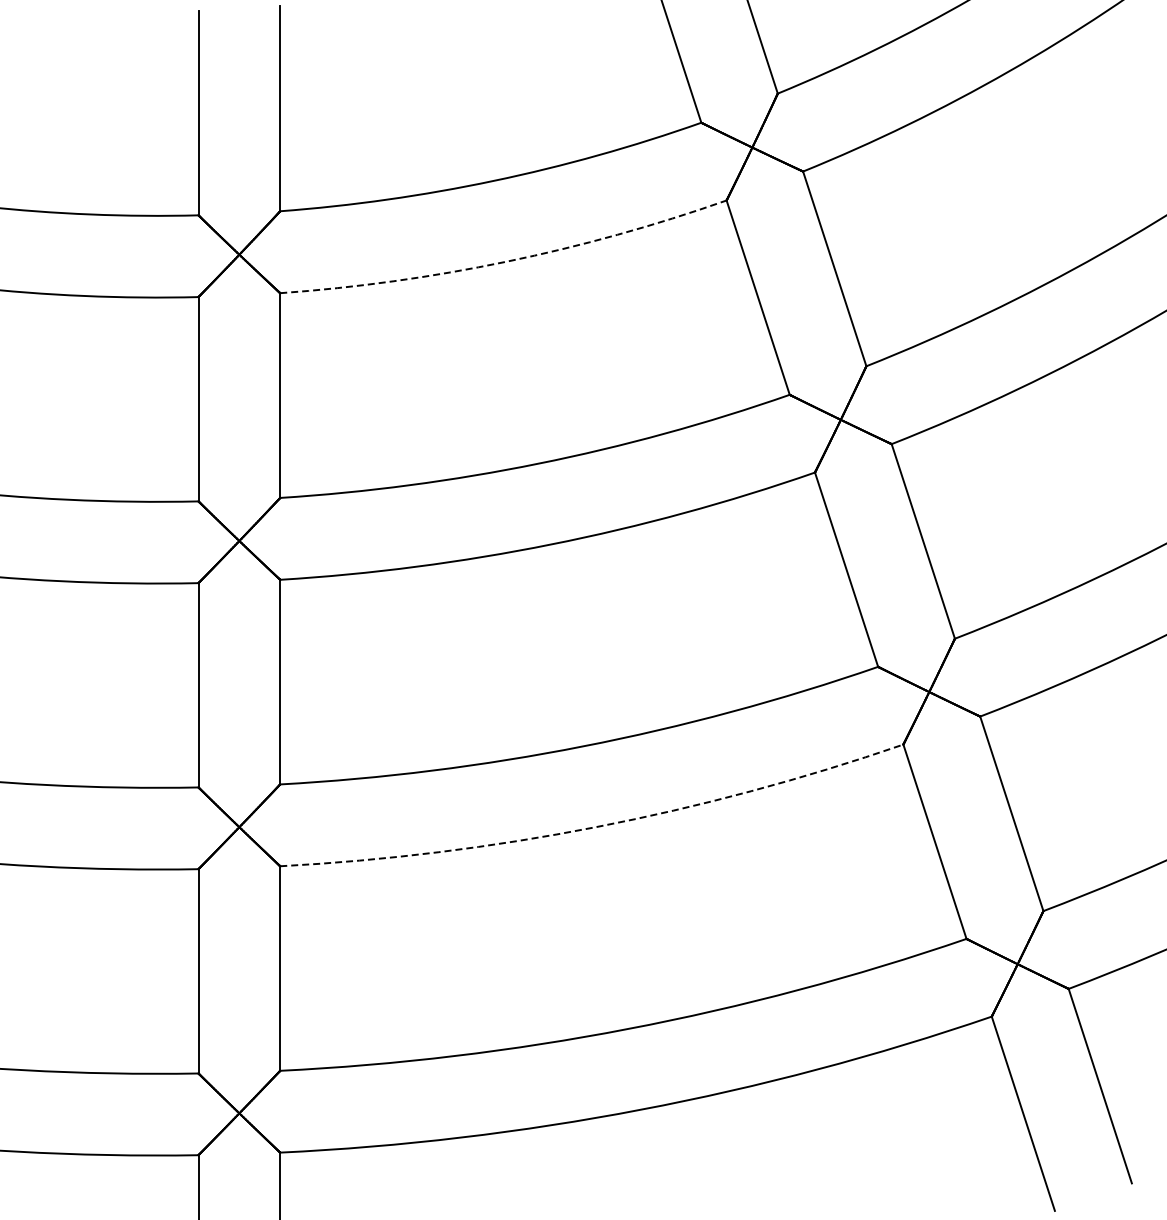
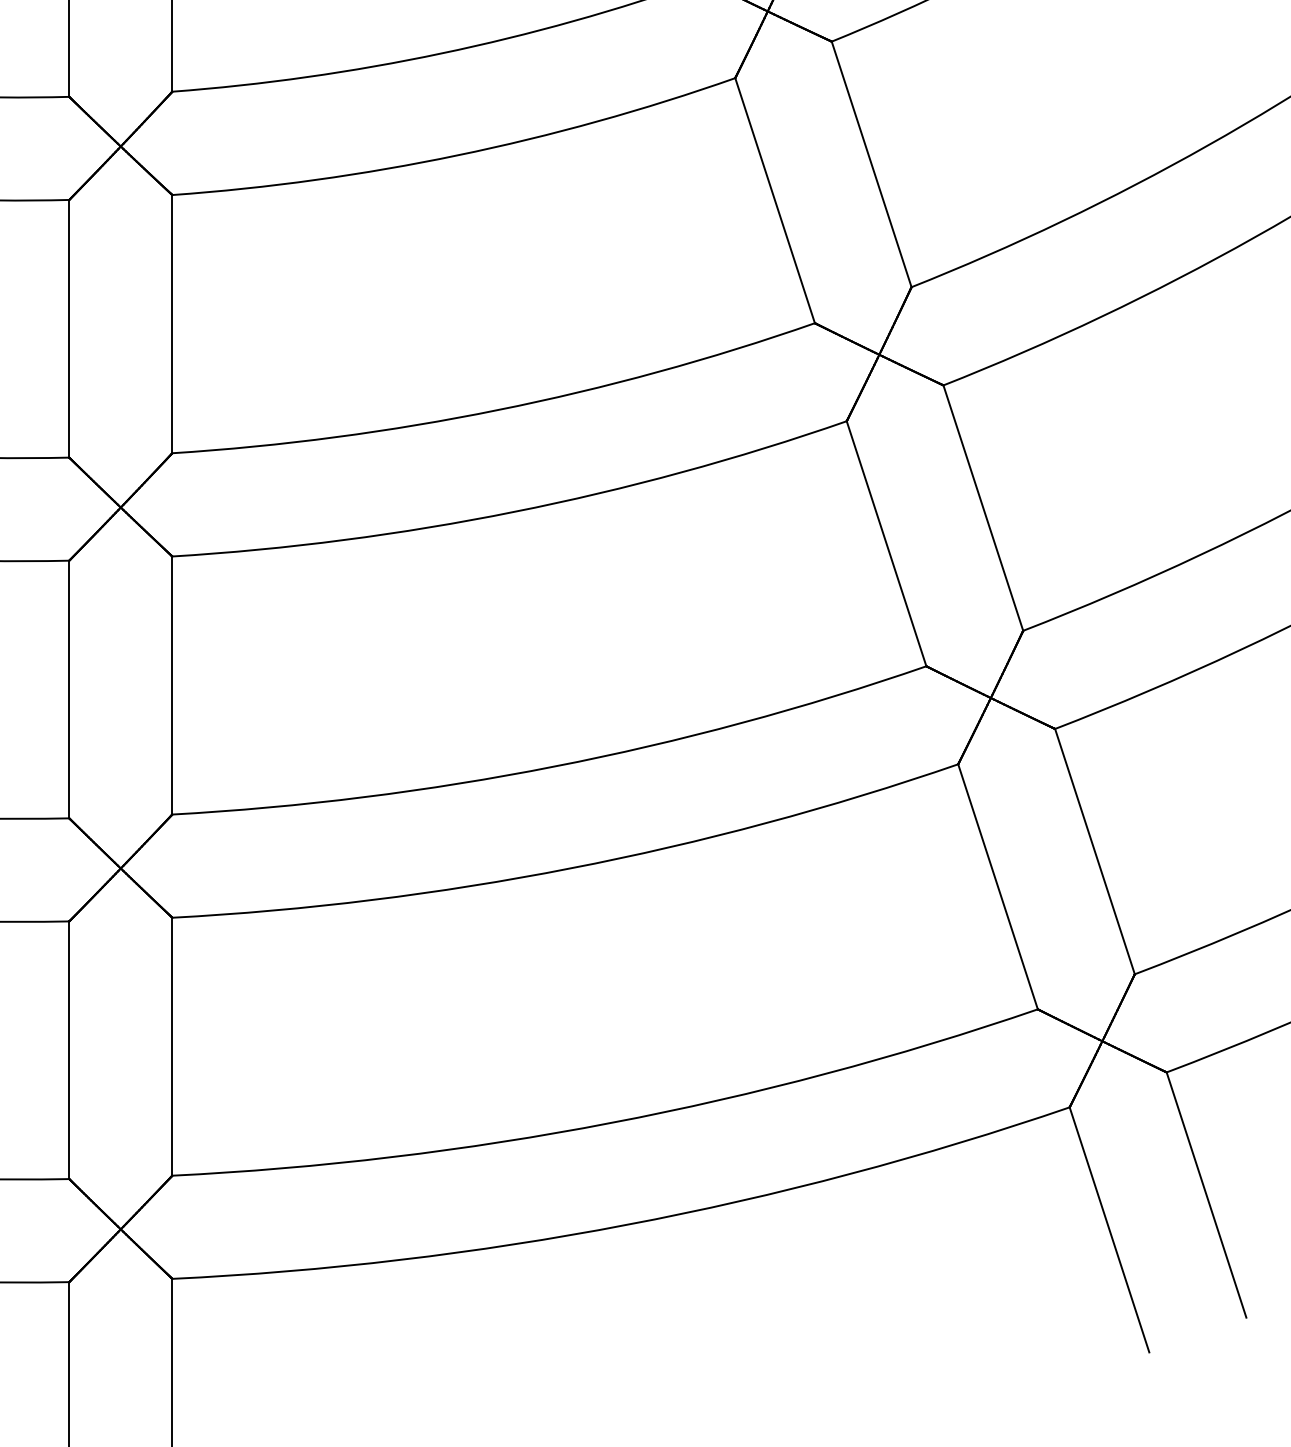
arc: (506, 261) -> (457, 155), dashed -> solid
arc: (596, 827) -> (571, 868), dashed -> solid

